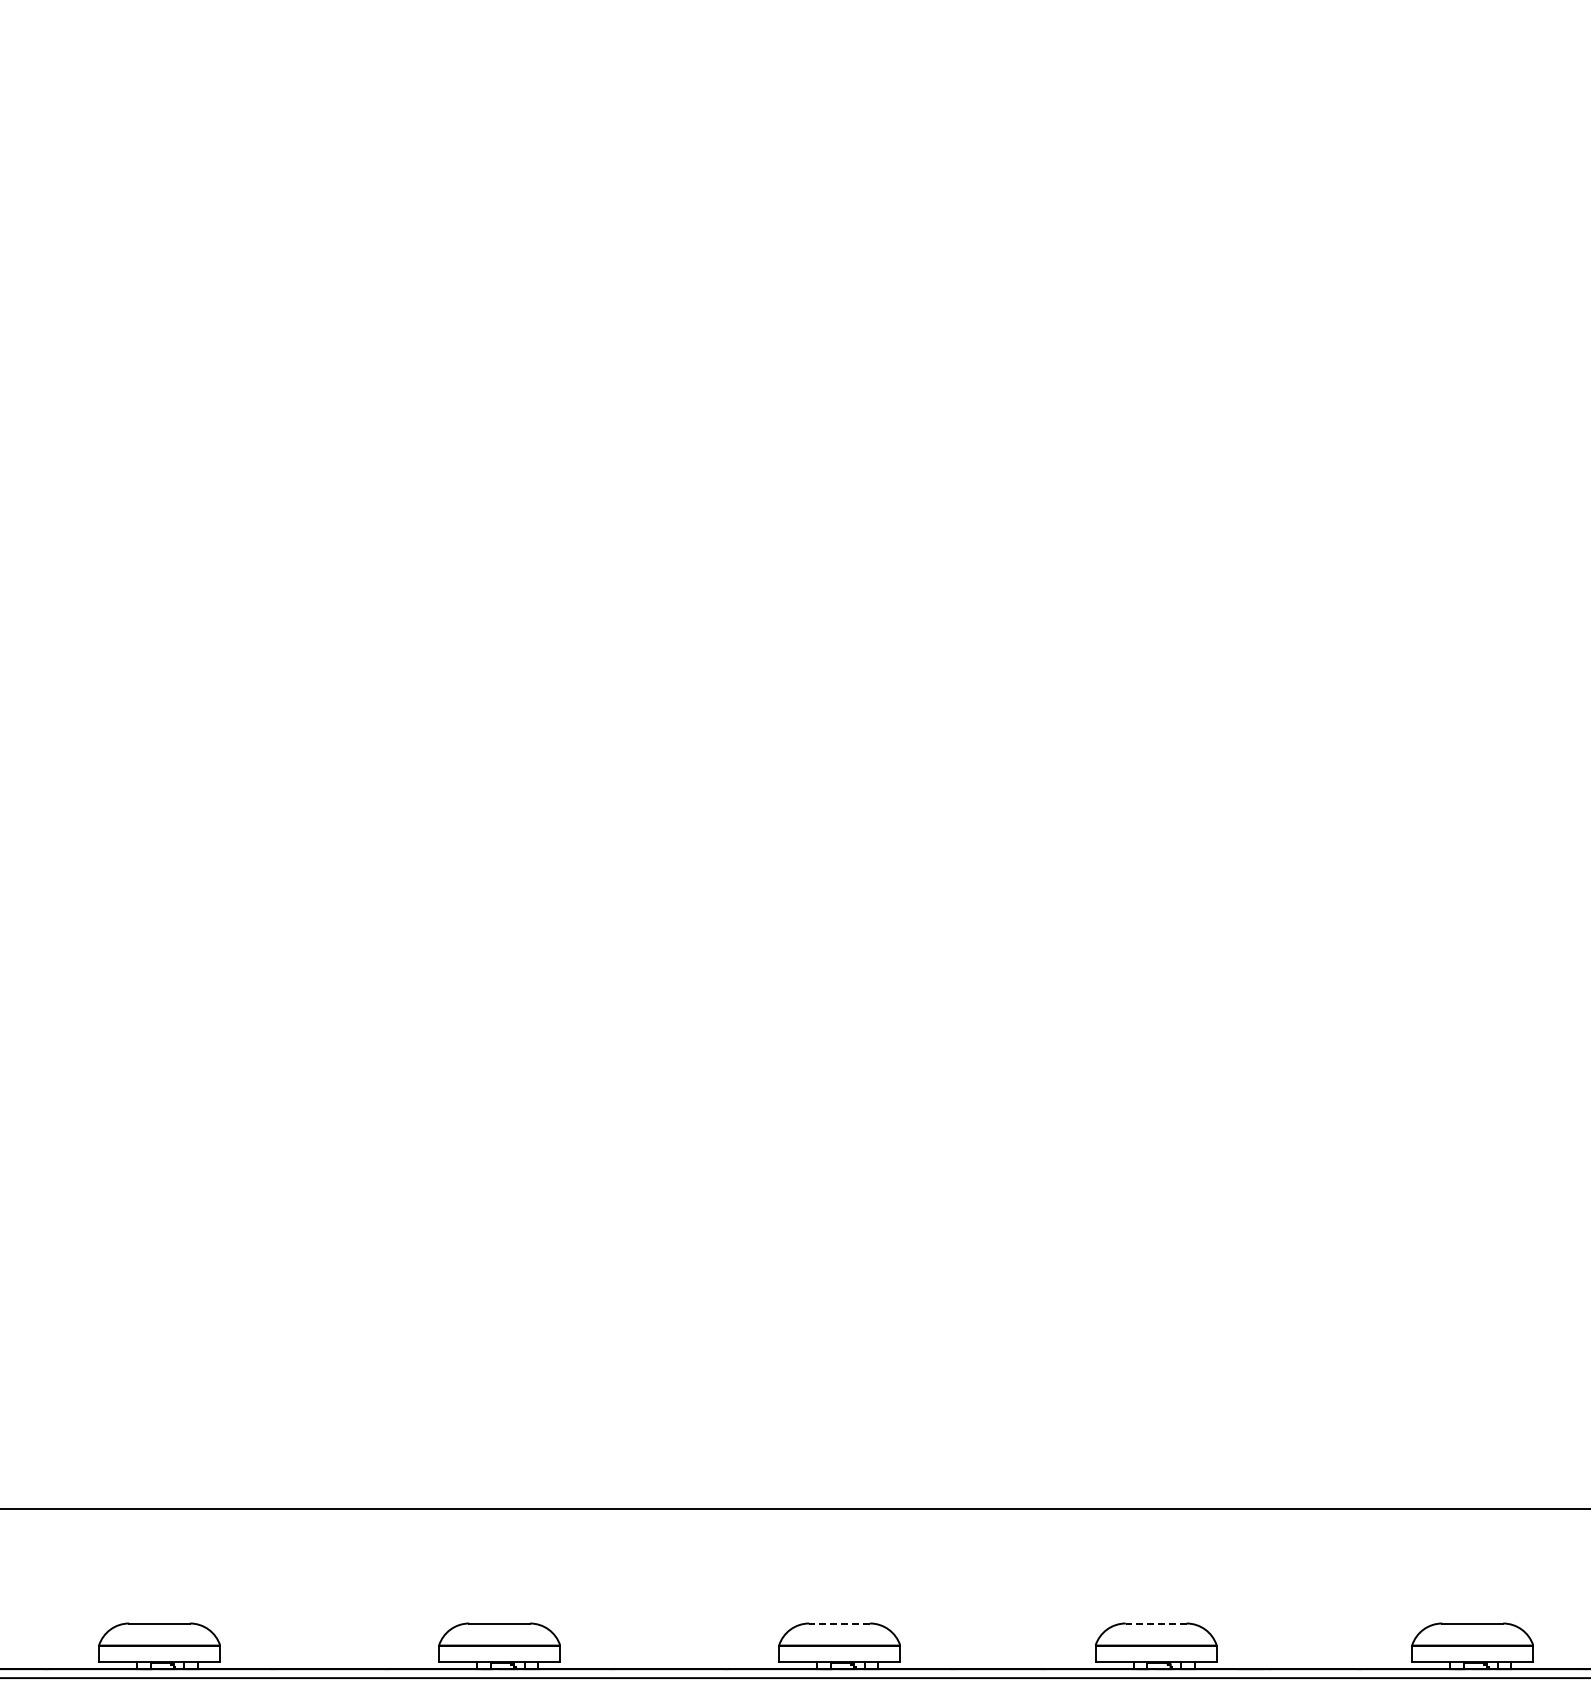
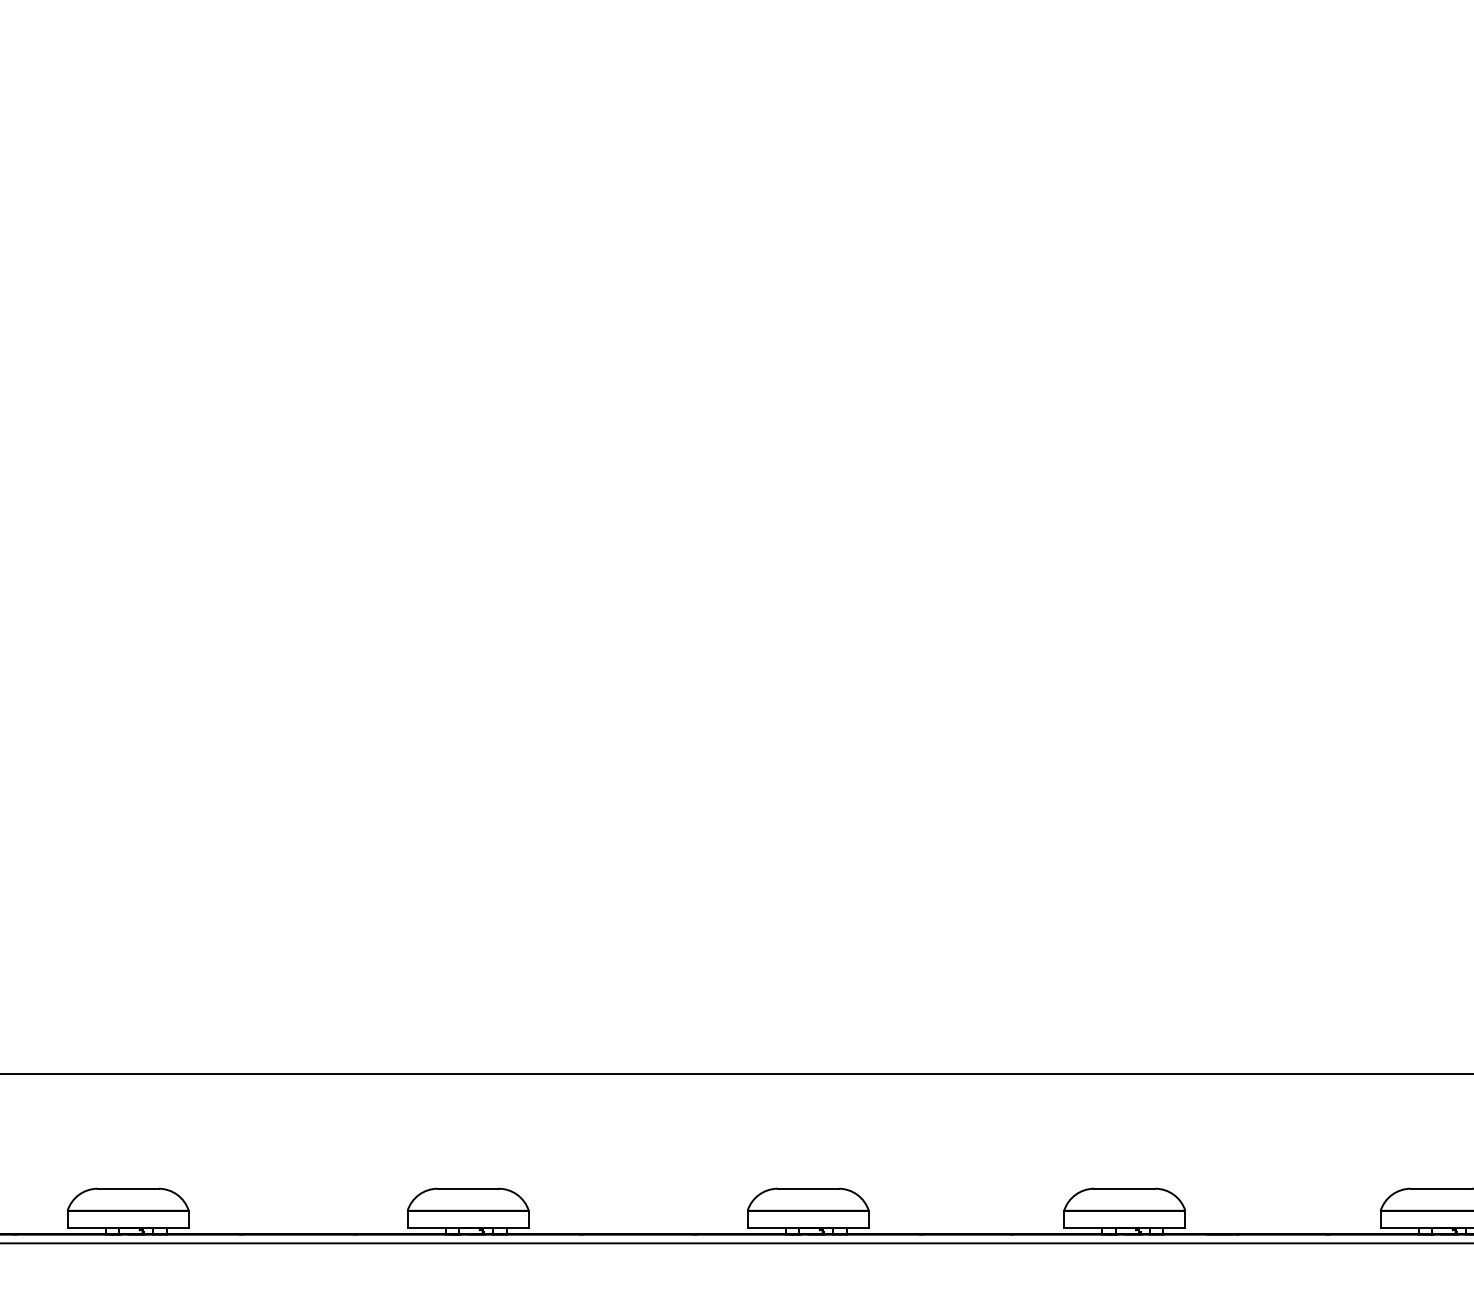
line: (839, 1623) -> (808, 1188), dashed -> solid
line: (1155, 1623) -> (1124, 1188), dashed -> solid

